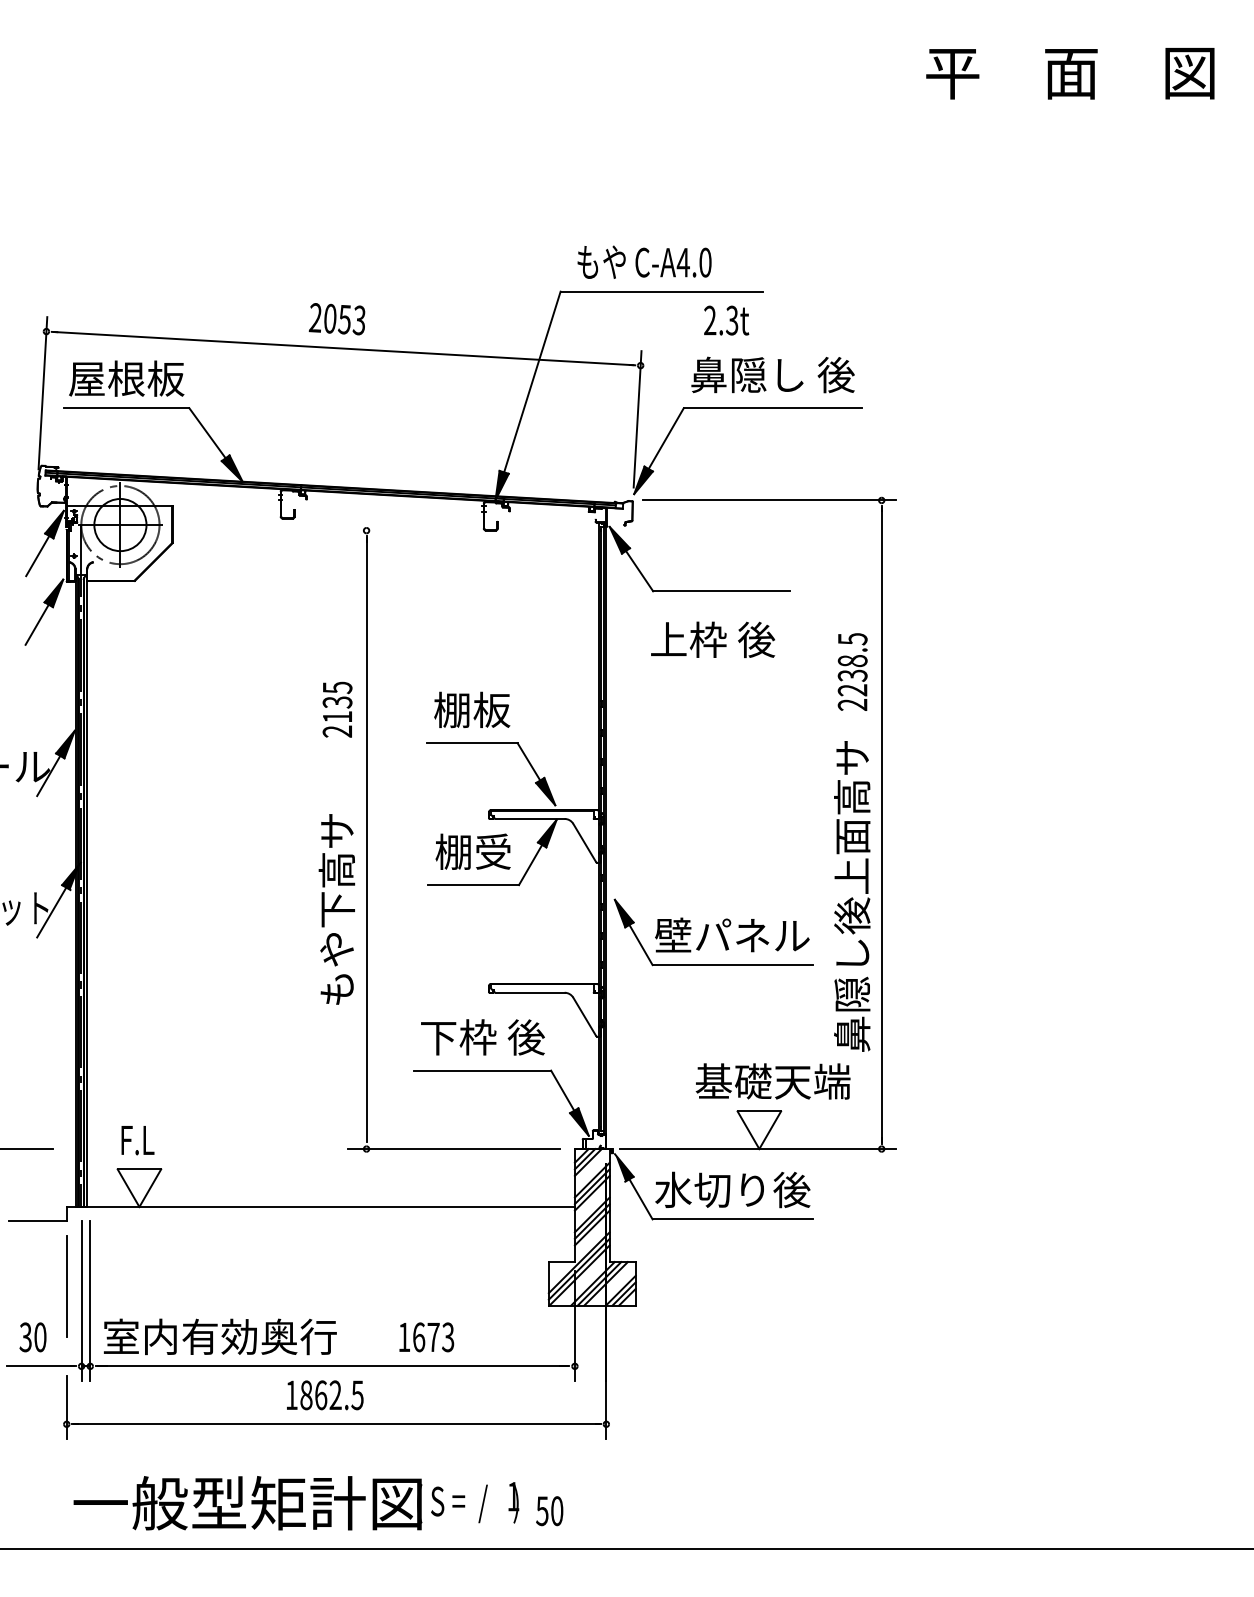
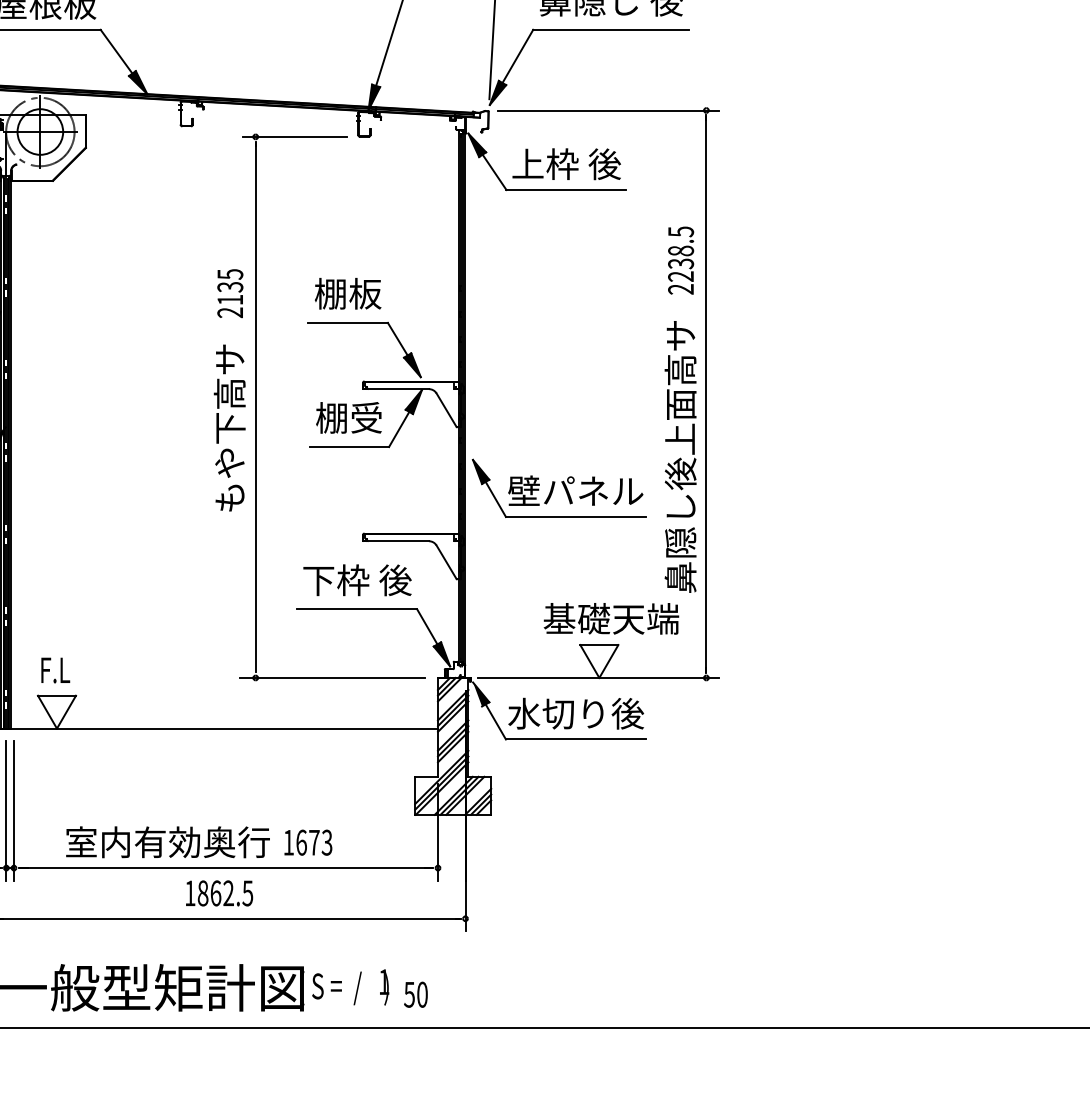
line: (411, 530) -> (295, 136), added
text: (713, 639) -> (567, 163), moved
text: (336, 909) -> (229, 428), moved
text: (219, 1336) -> (167, 841), moved

